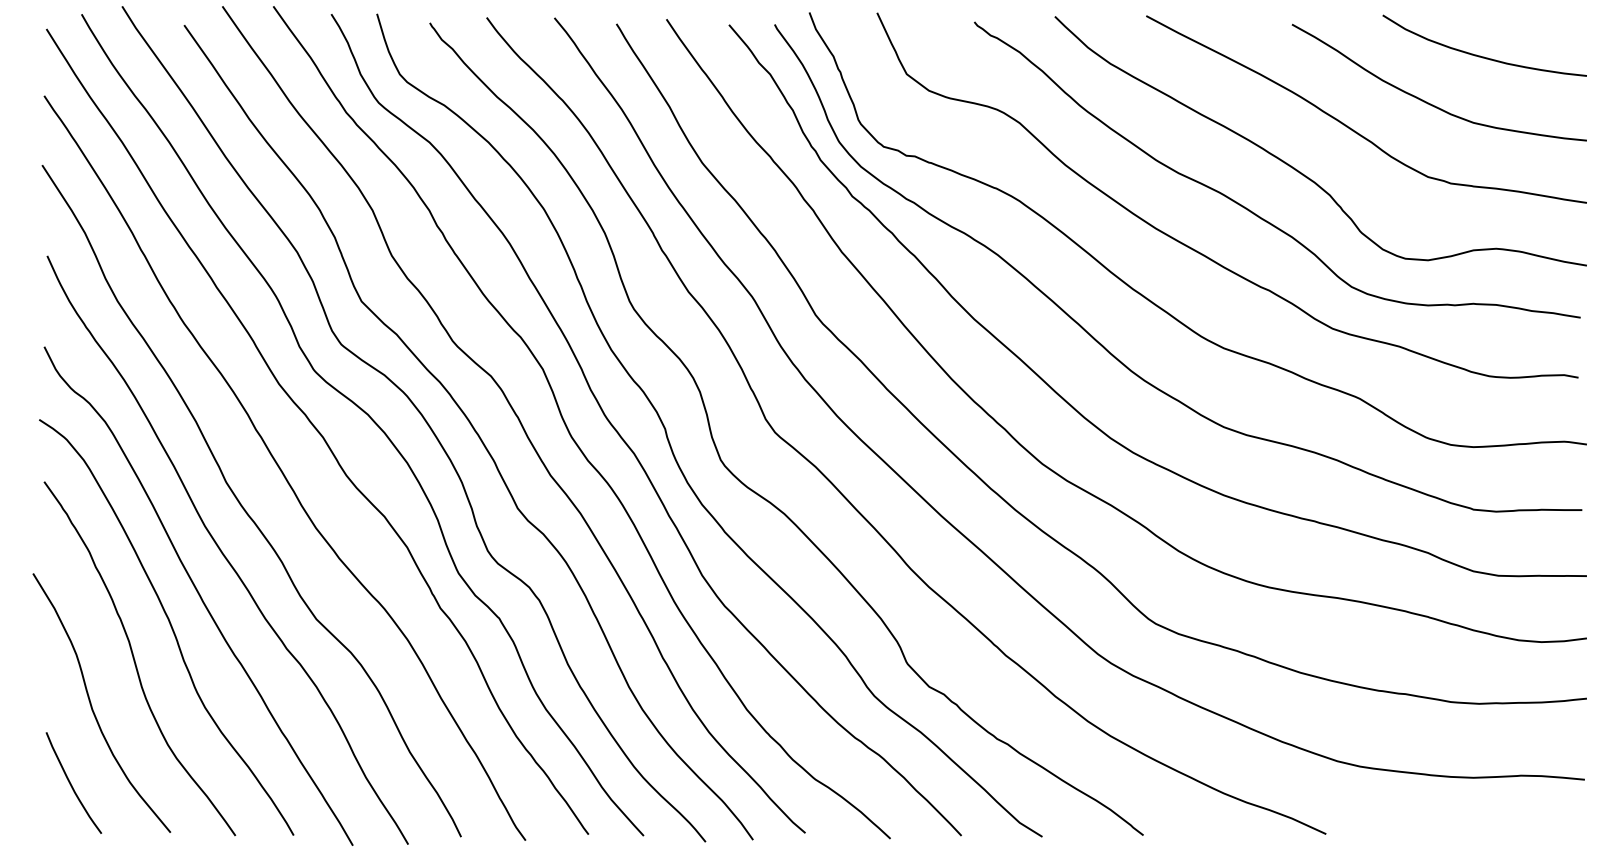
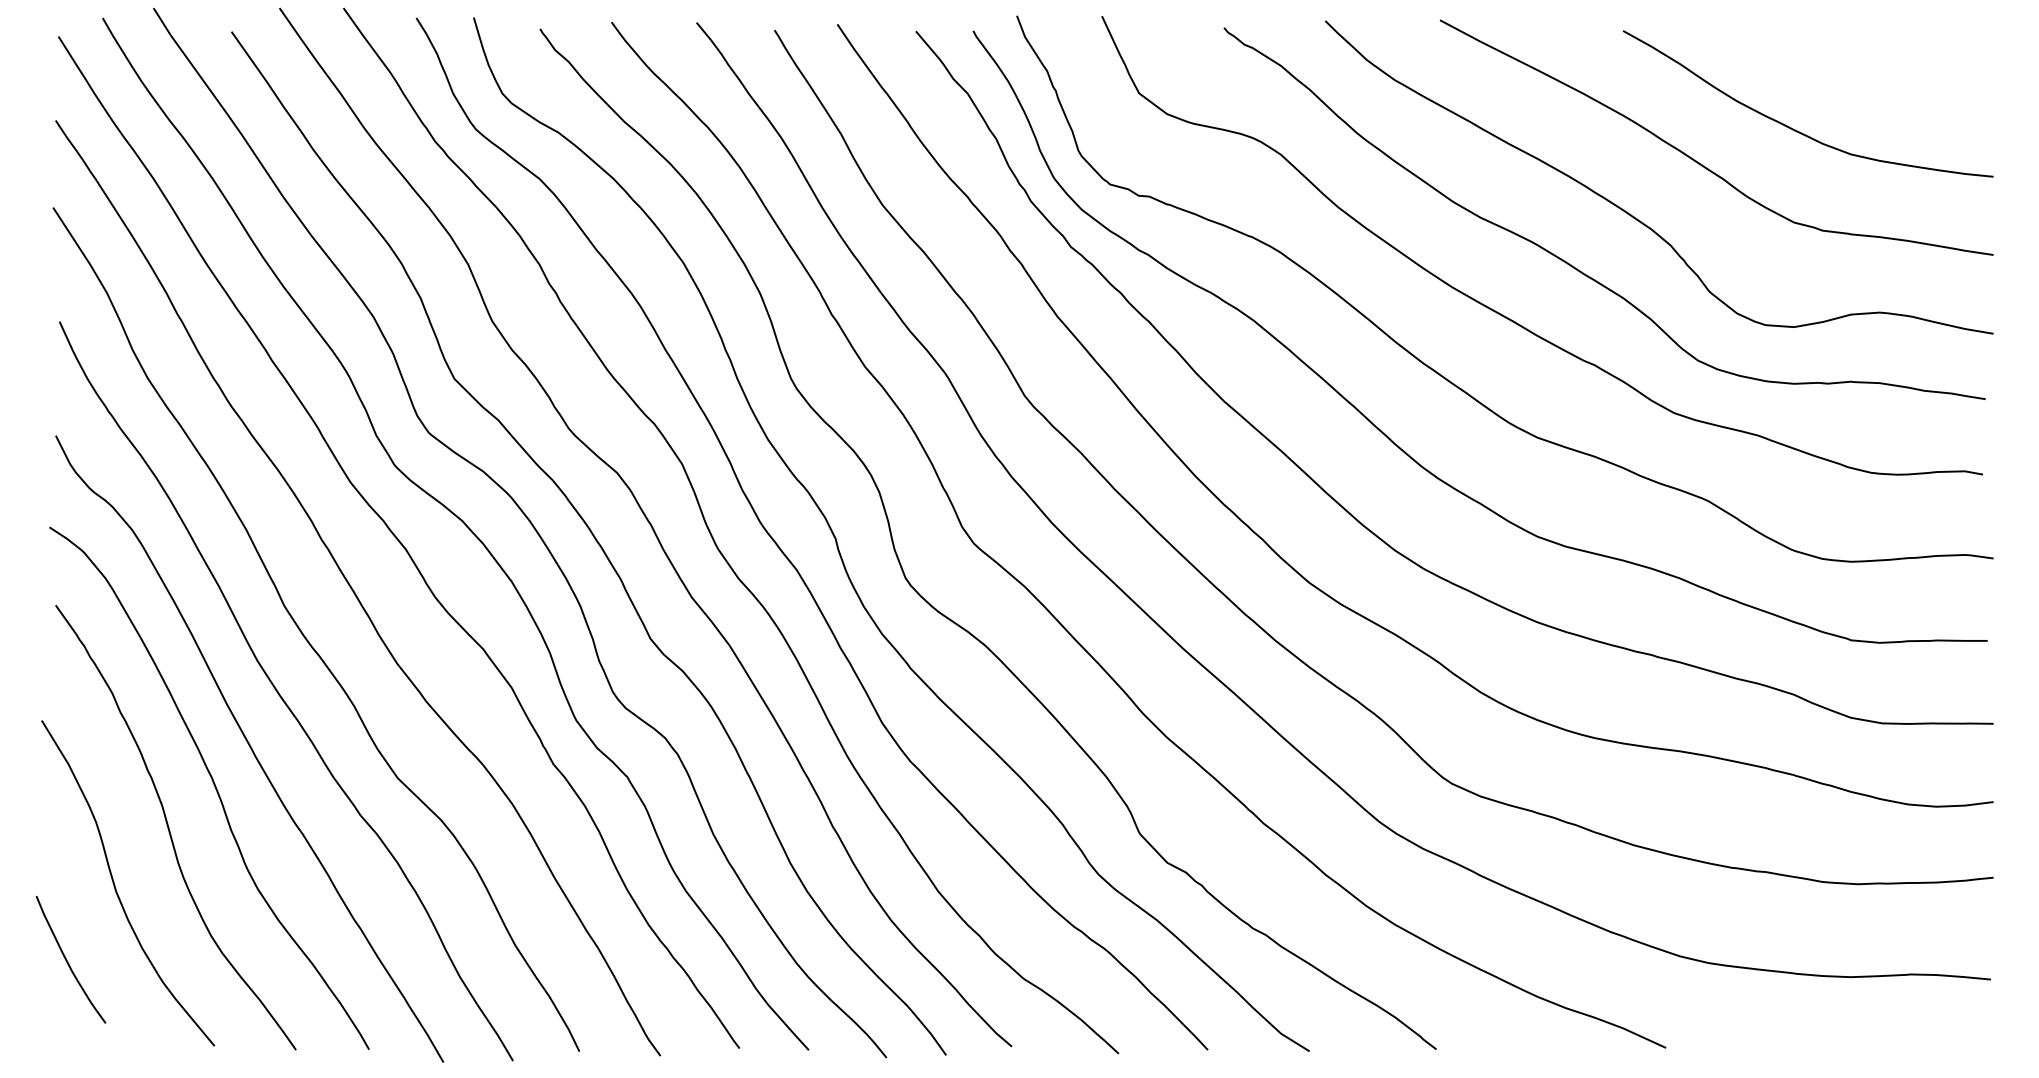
curve: (1481, 56) -> (1861, 70), removed
curve: (71, 784) -> (68, 961), moved

